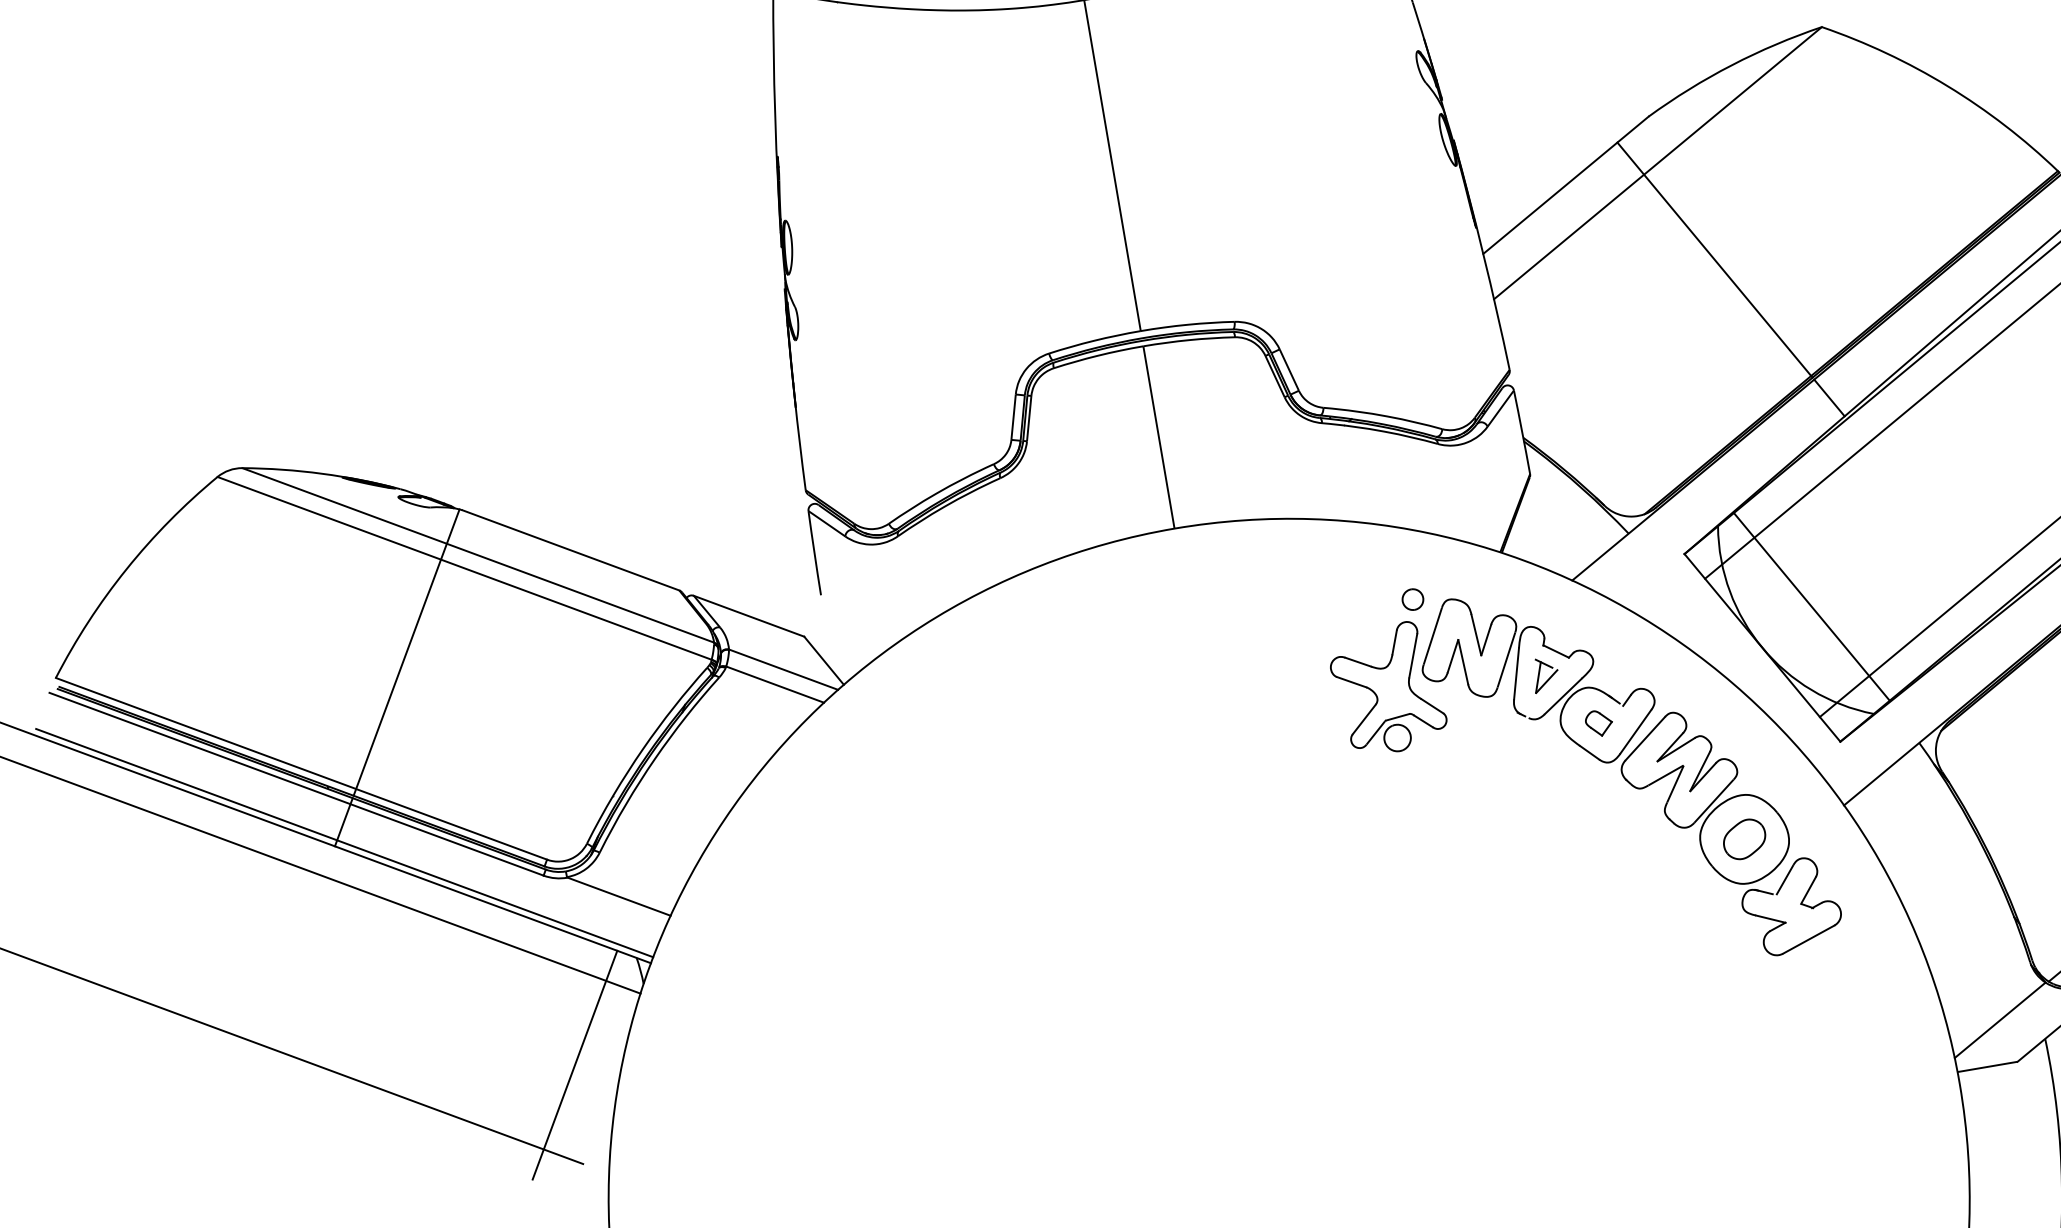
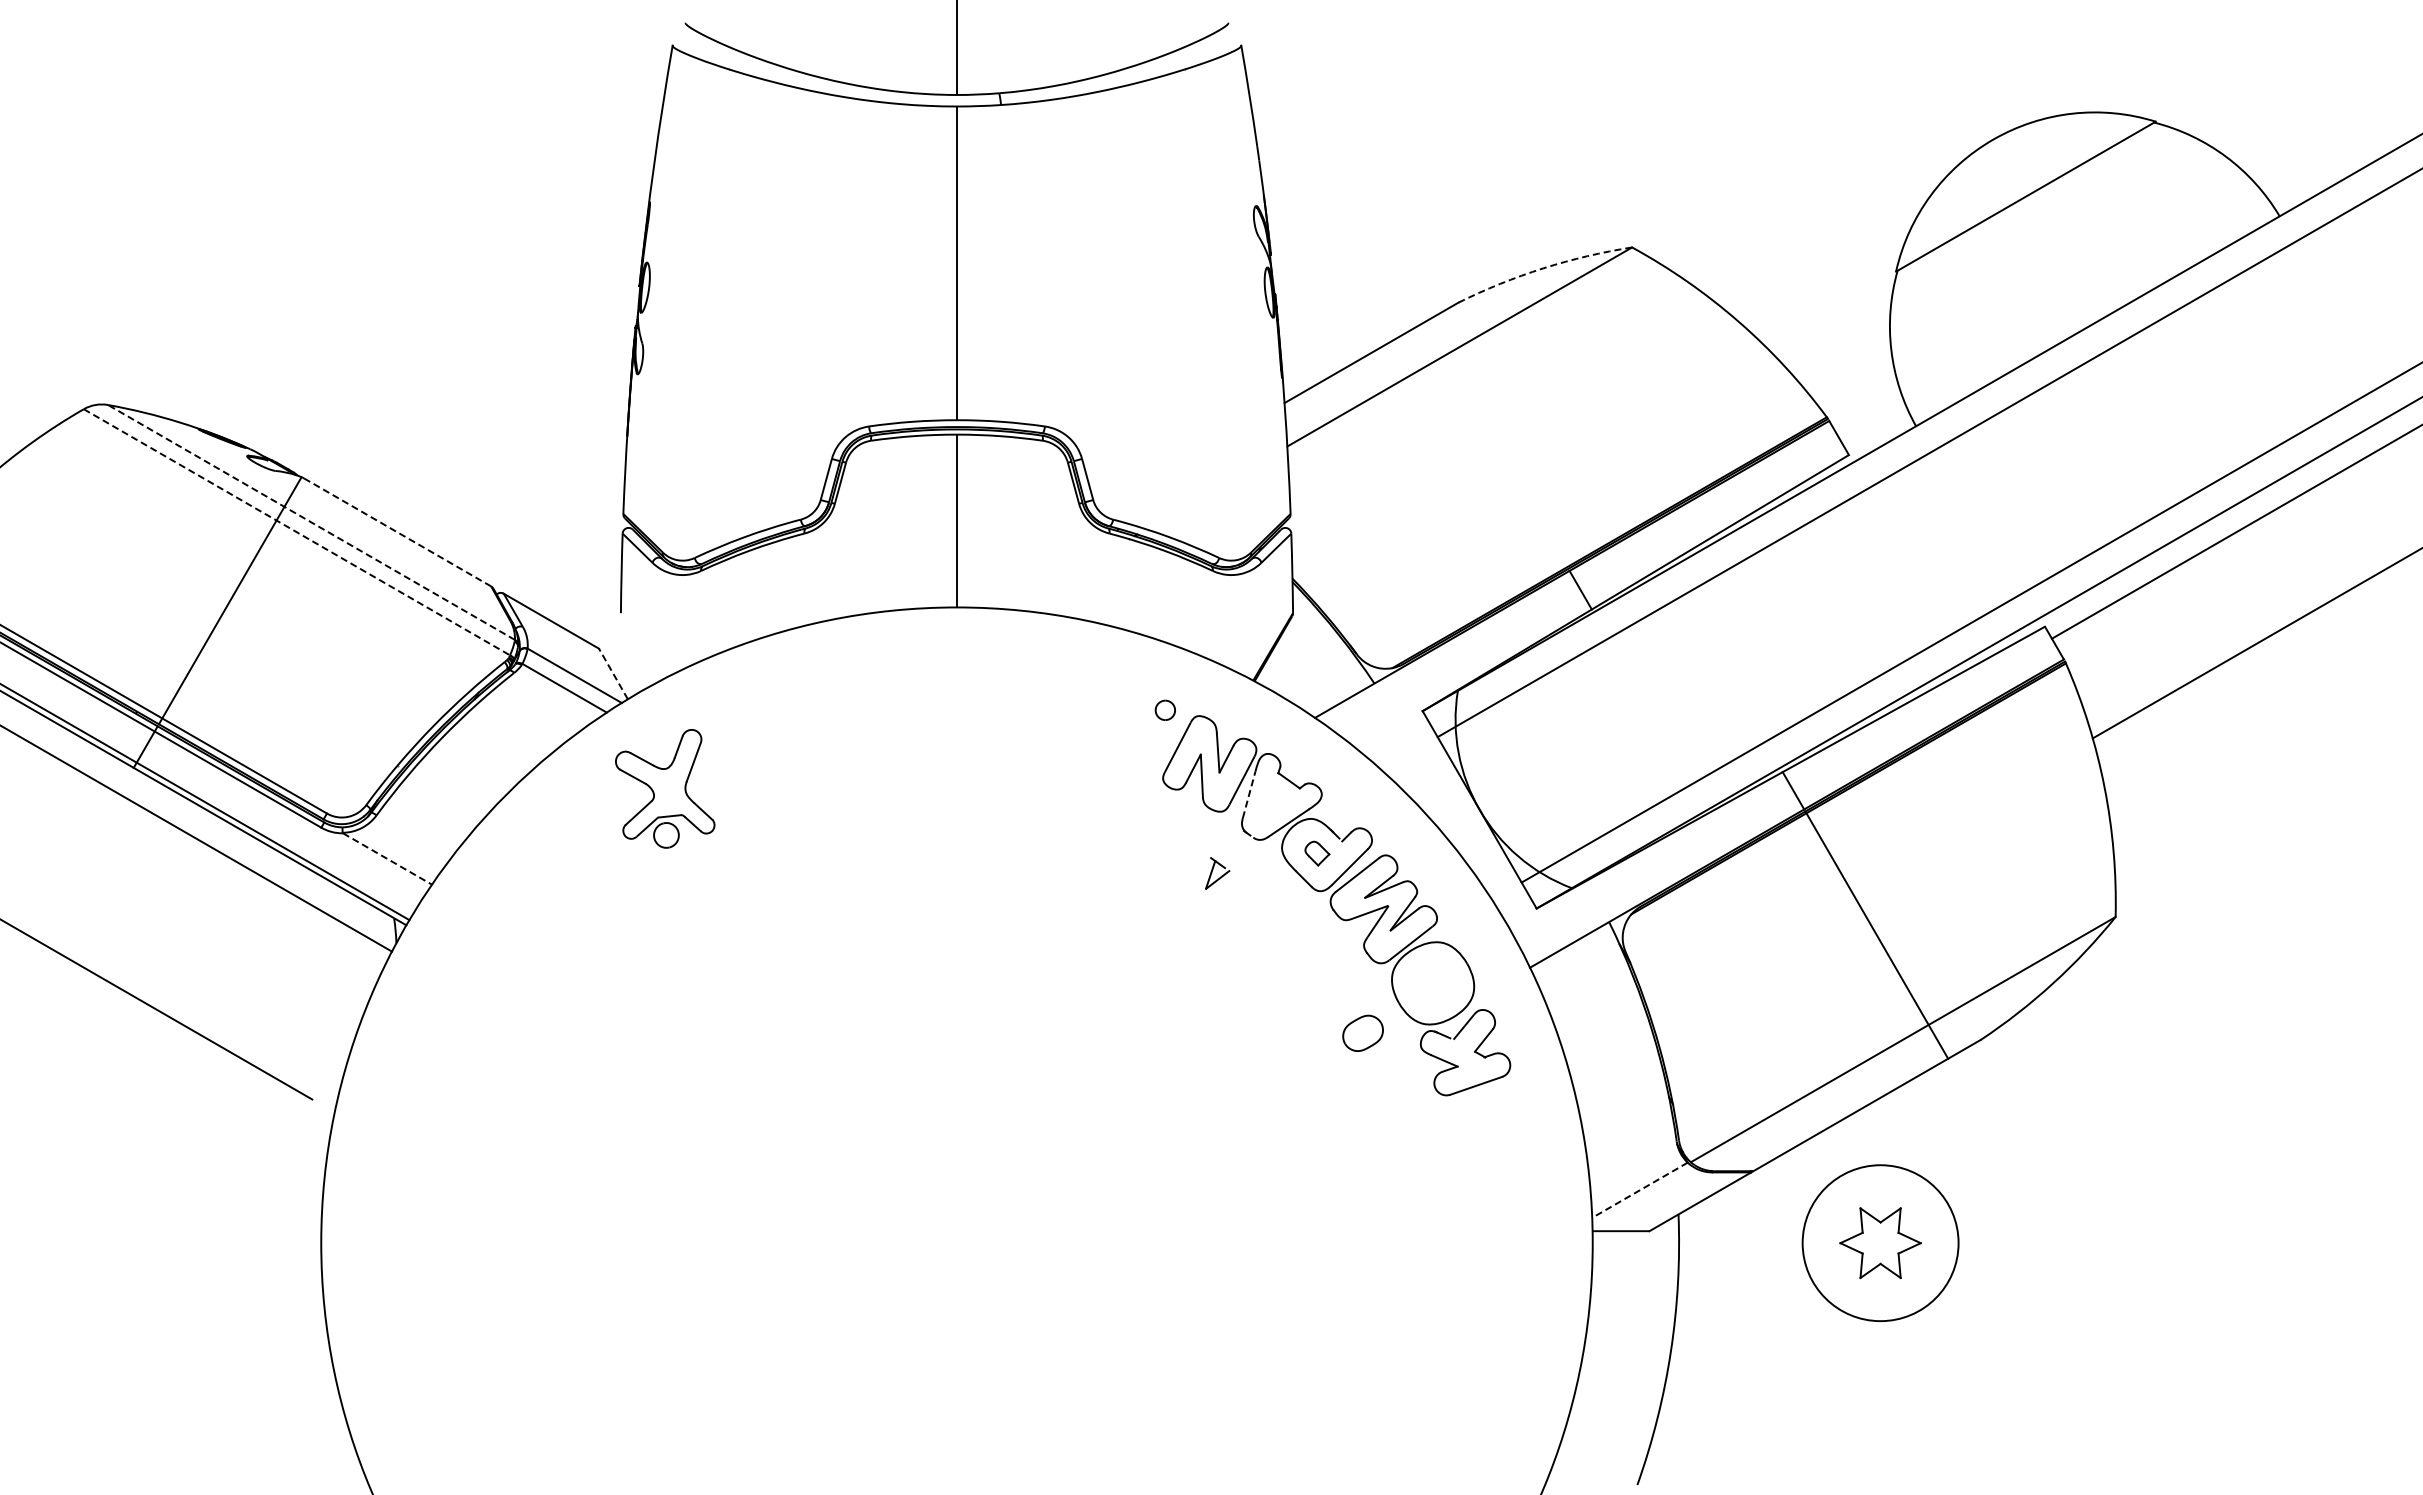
arc: (1732, 65) -> (1543, 268), solid -> dashed
line: (1714, 259) -> (1496, 444), removed
line: (571, 550) -> (398, 532), solid -> dashed
line: (478, 555) -> (311, 522), solid -> dashed
line: (465, 568) -> (297, 532), solid -> dashed
line: (1811, 606) -> (1531, 779), removed
line: (824, 660) -> (613, 673), solid -> dashed
line: (1516, 673) -> (1249, 794), solid -> dashed
part: (1545, 674) -> (1217, 873), moved
part: (1388, 688) -> (665, 788), moved
part: (1743, 838) -> (1362, 1032), moved
line: (619, 897) -> (387, 859), solid -> dashed
line: (1999, 1020) -> (1639, 1190), solid -> dashed
line: (575, 1064) -> (320, 1006), removed

